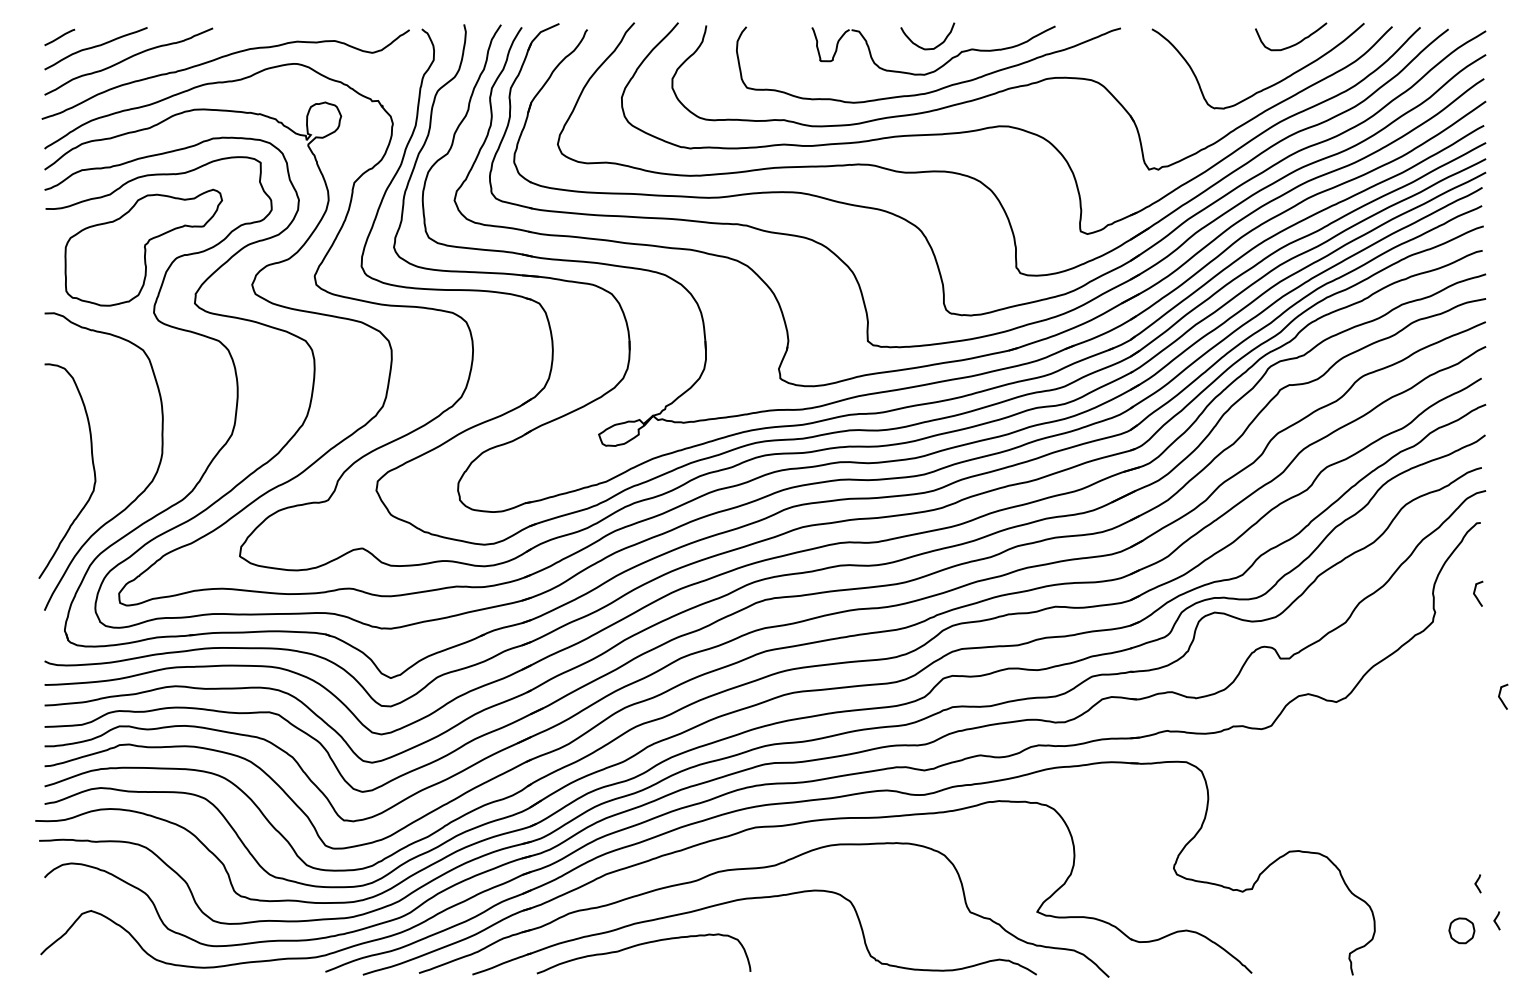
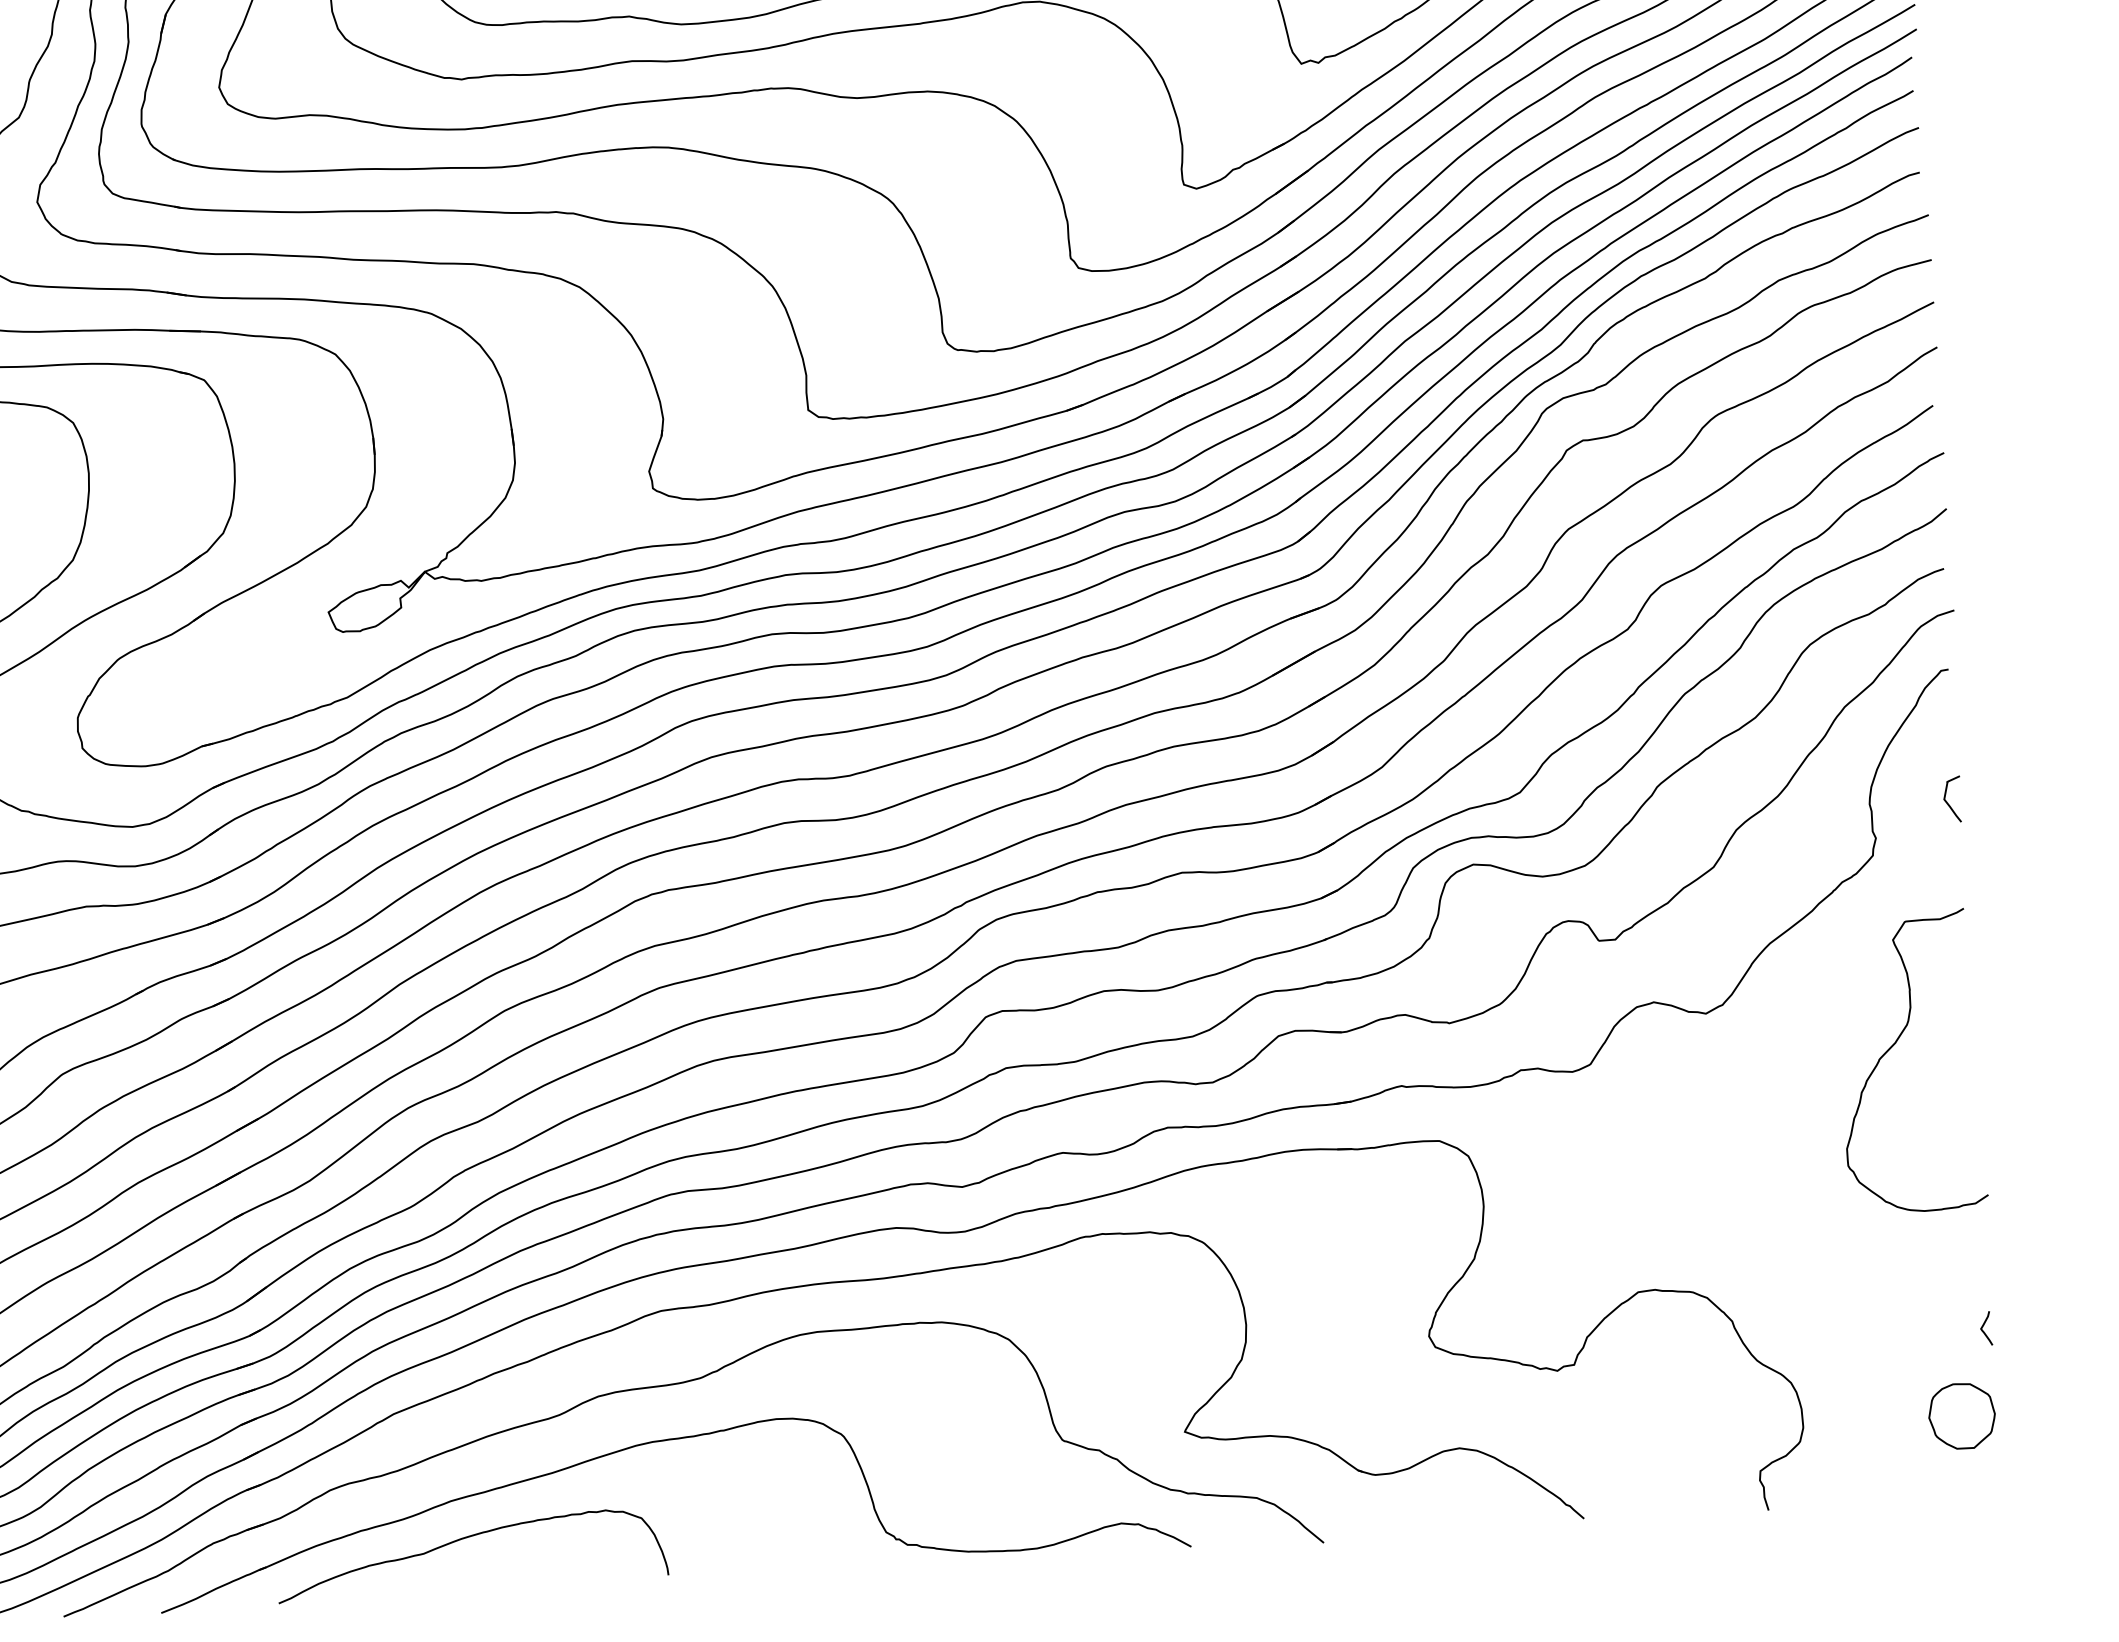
curve: (1501, 698) -> (2007, 987), removed
curve: (1437, 727) -> (1893, 1048), added
curve: (1496, 919) -> (2023, 1391), removed
part: (1461, 930) -> (1961, 1415), size x1.43

